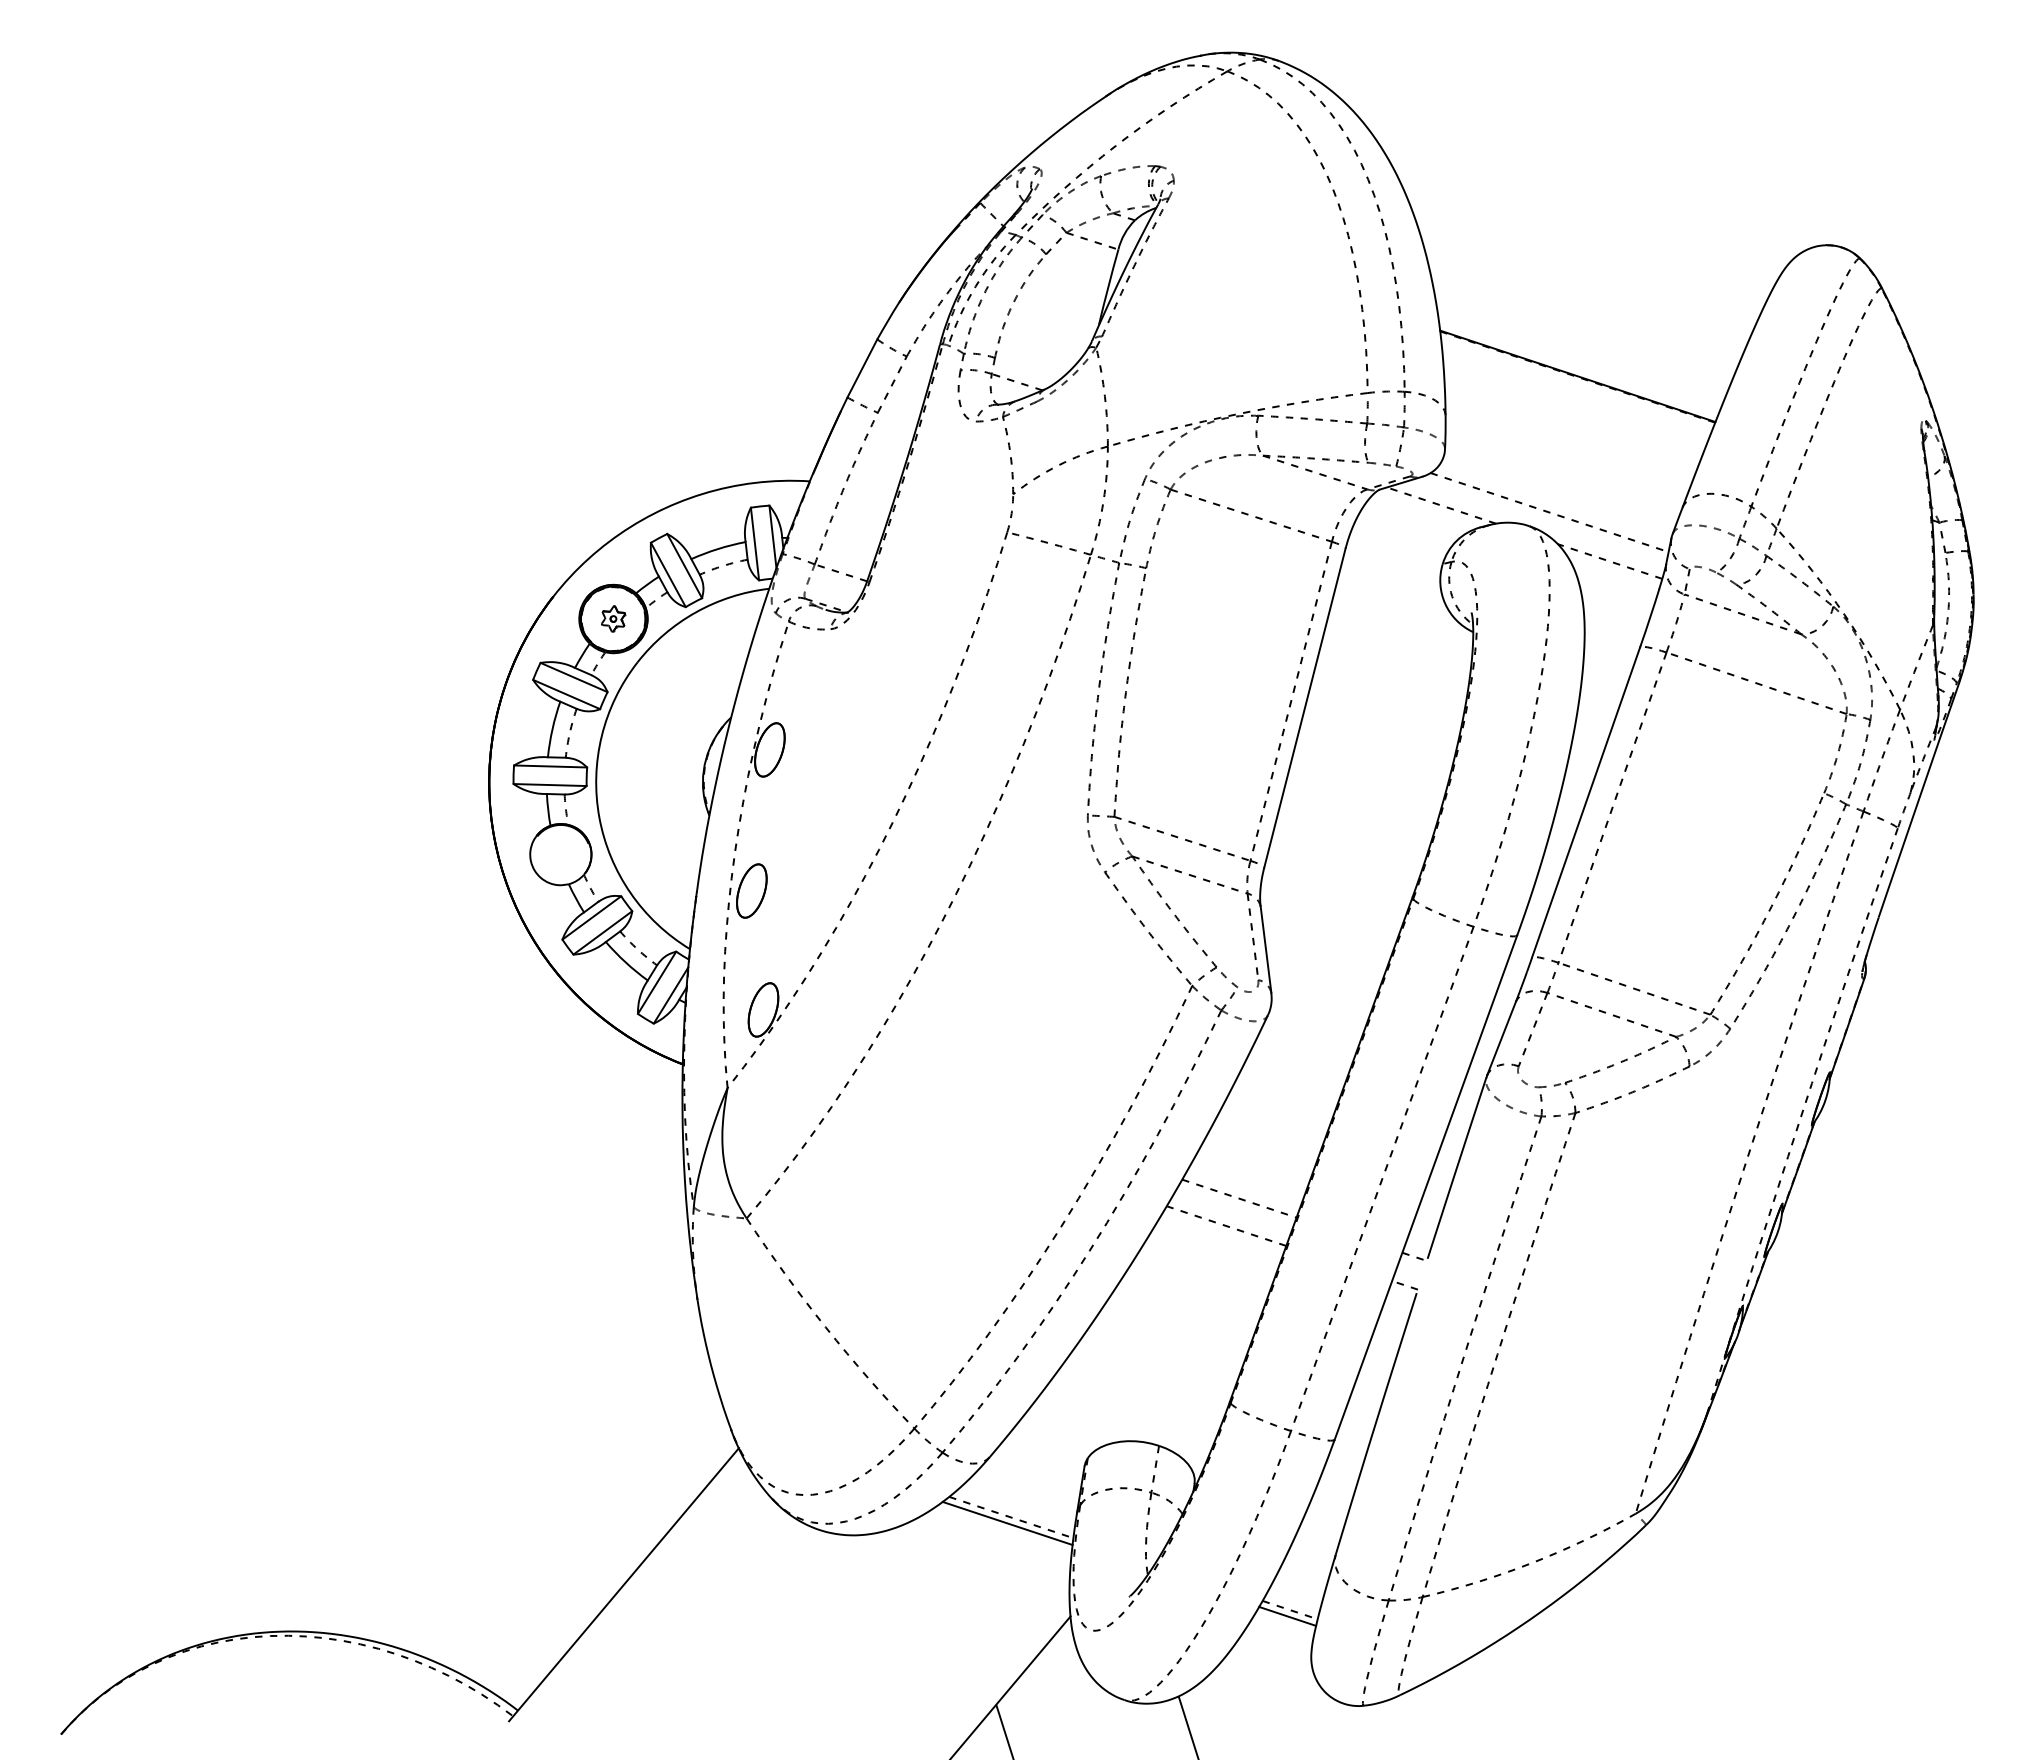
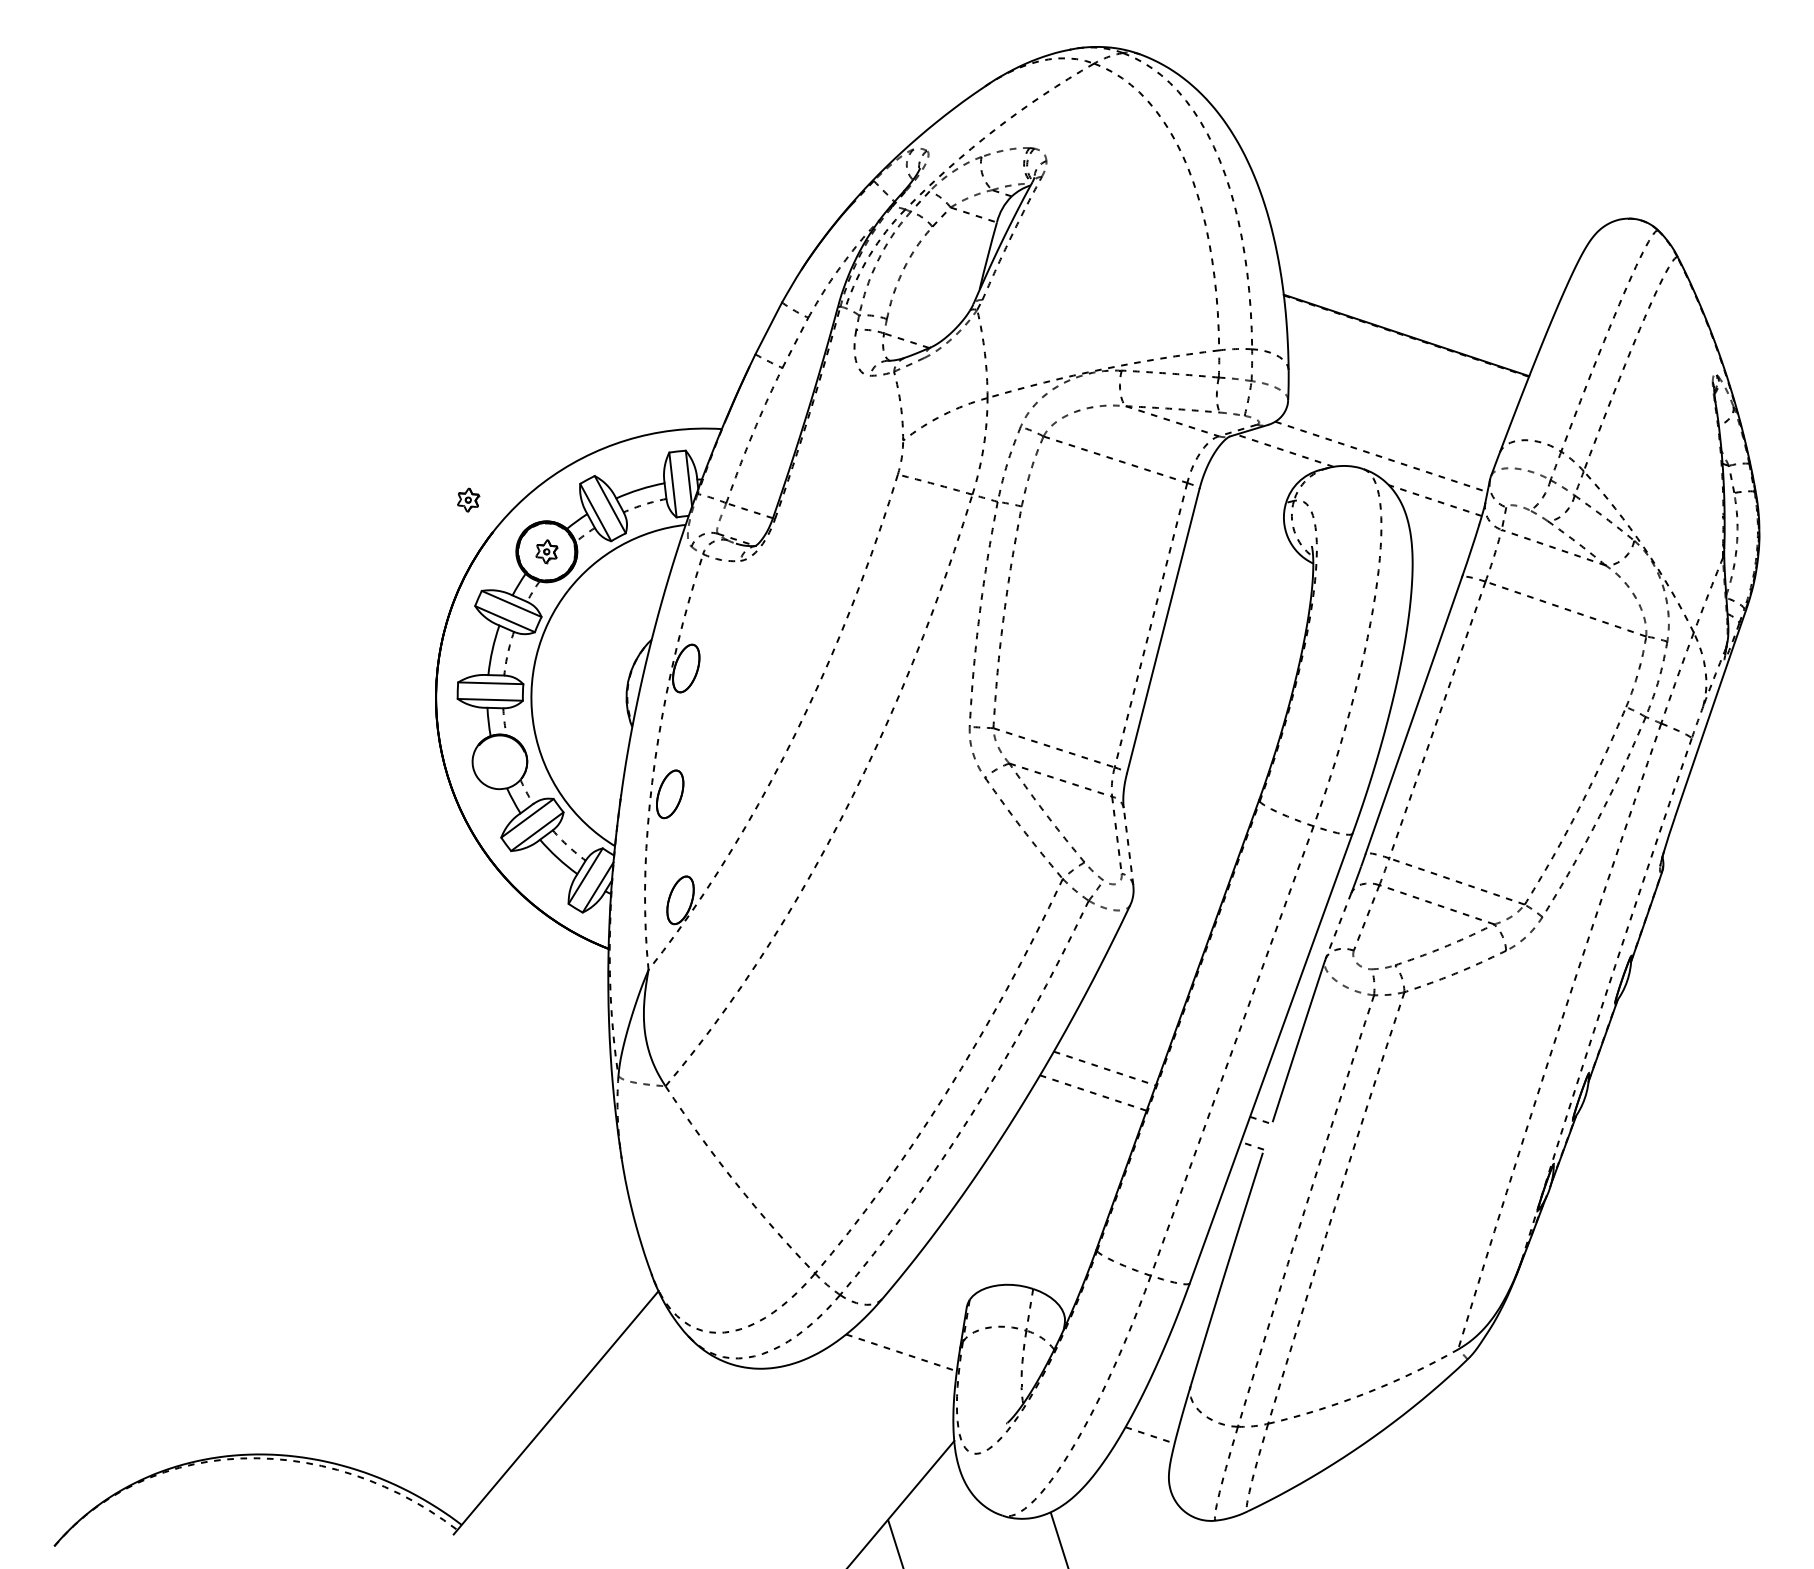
part: (525, 560) -> (468, 499), added
line: (1266, 949) -> (1128, 846), solid -> dashed
line: (1501, 1039) -> (1338, 926), solid -> dashed
line: (1007, 1523) -> (898, 1358), removed
line: (1287, 1615) -> (1147, 1440), removed

